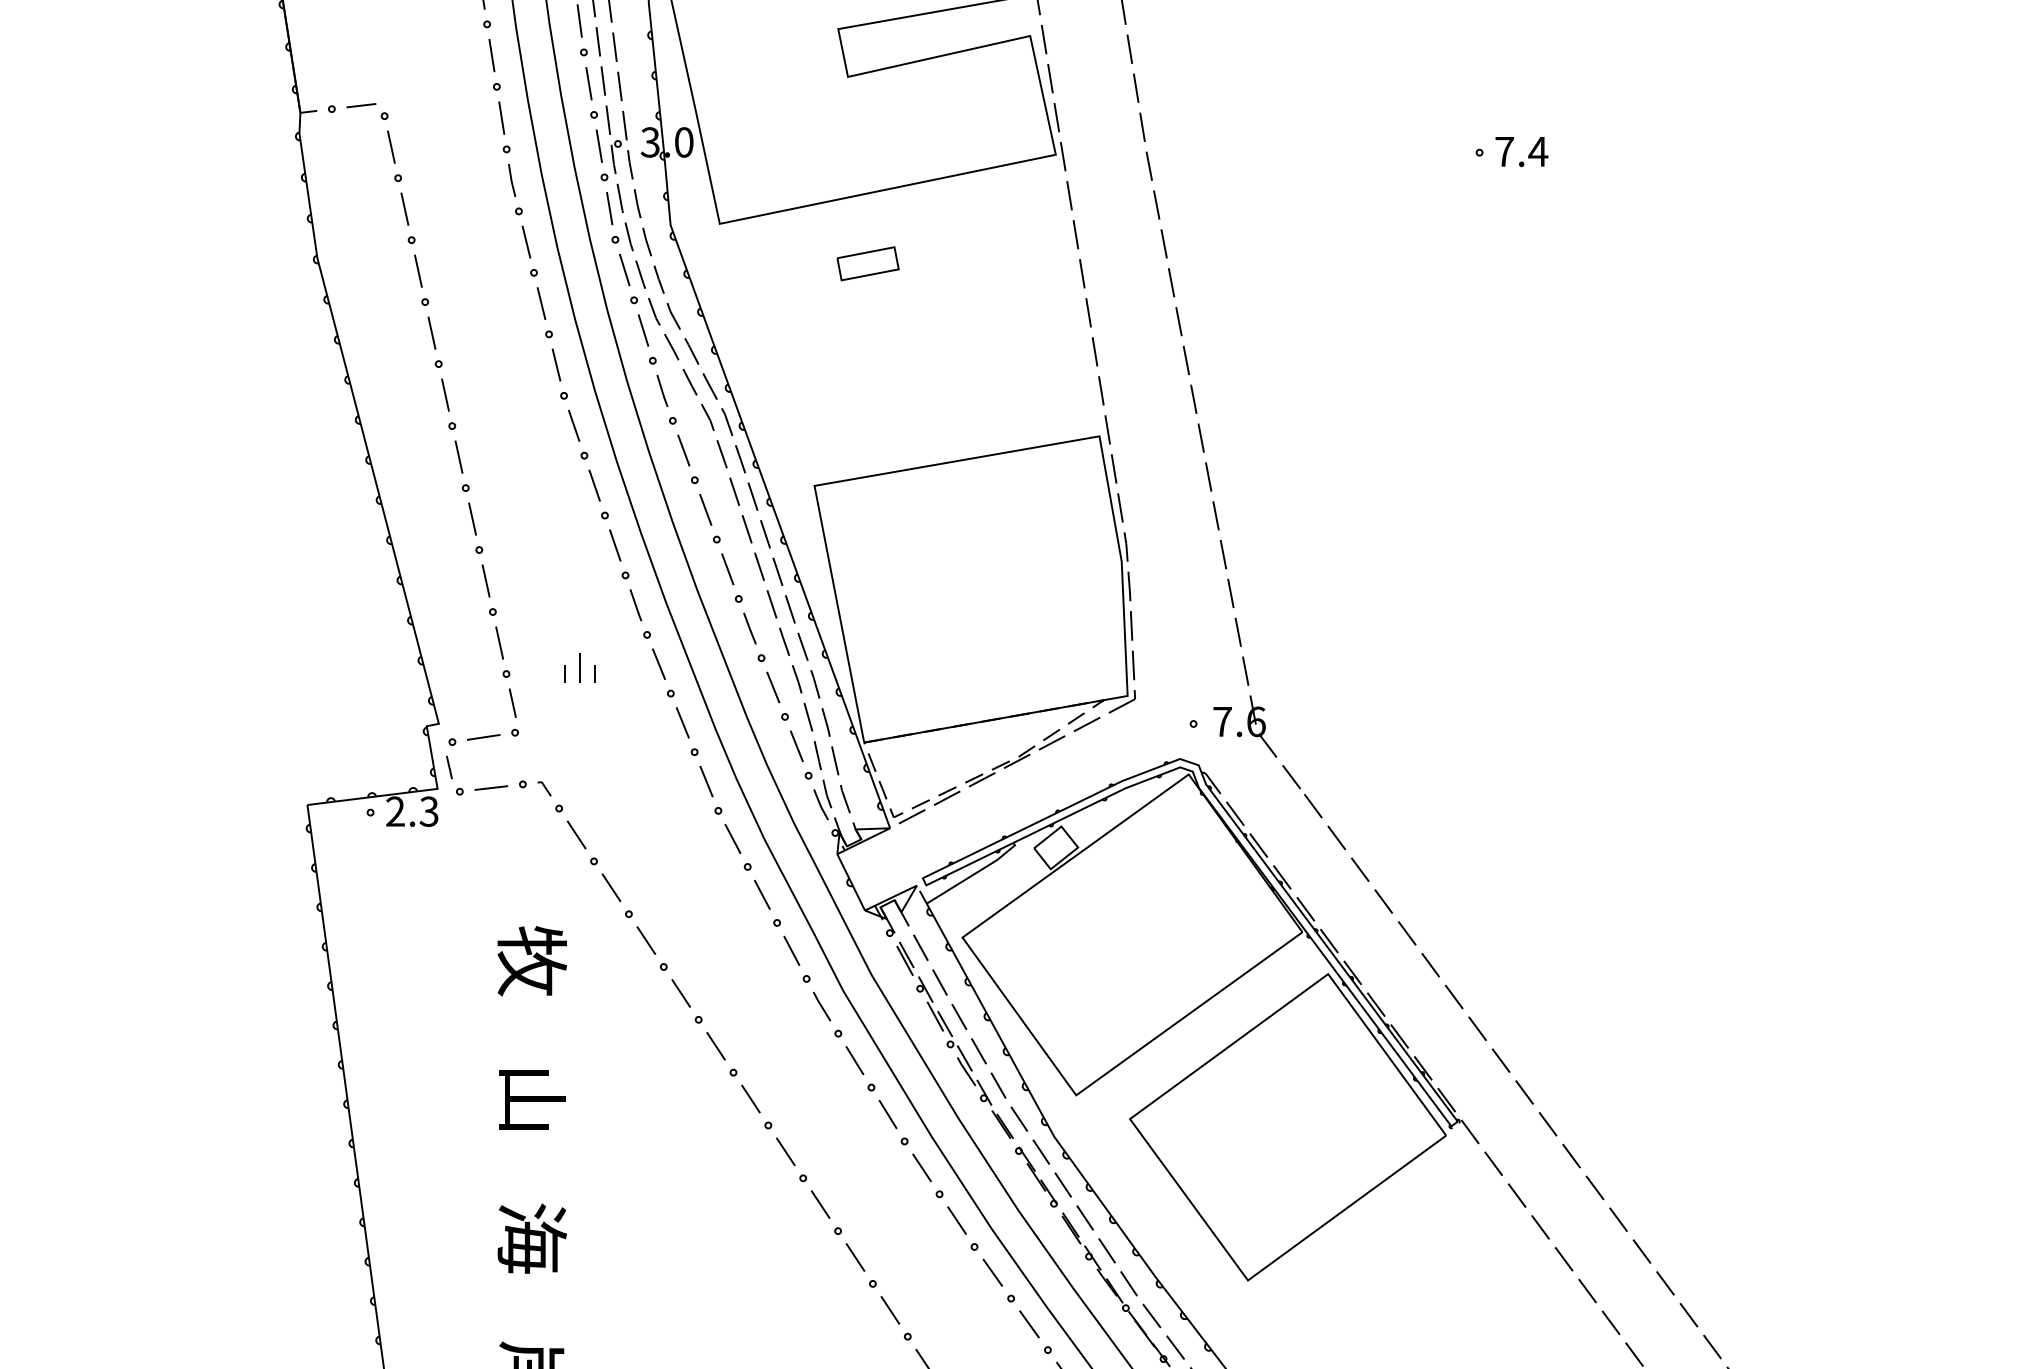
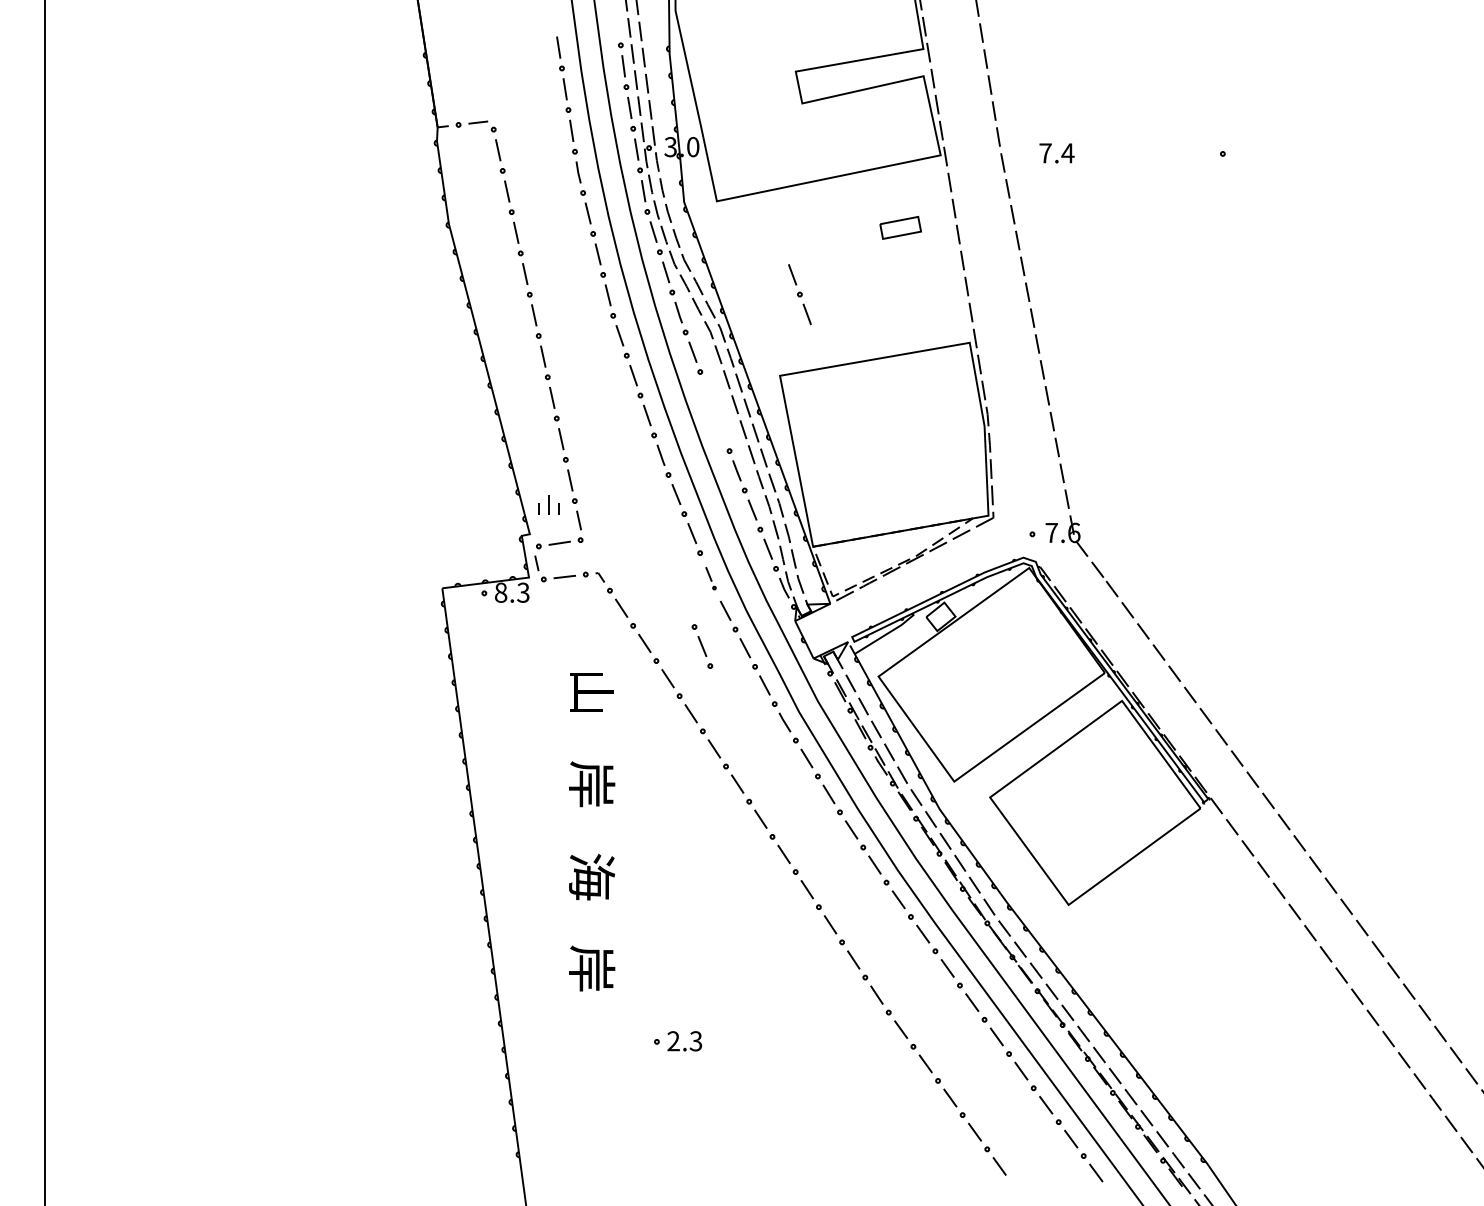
text: (1521, 152) -> (1056, 153), moved
part: (867, 263) -> (900, 227), moved
part: (716, 539) -> (799, 294), moved
part: (579, 667) -> (548, 504), moved
part: (710, 790) -> (710, 578), size x0.7
text: (394, 811) -> (500, 592), 2.3 -> 8.3
part: (698, 892) -> (702, 646), added
text: (532, 961) -> (592, 692), 牧 -> 山
text: (532, 1099) -> (592, 784), 山 -> 岸

